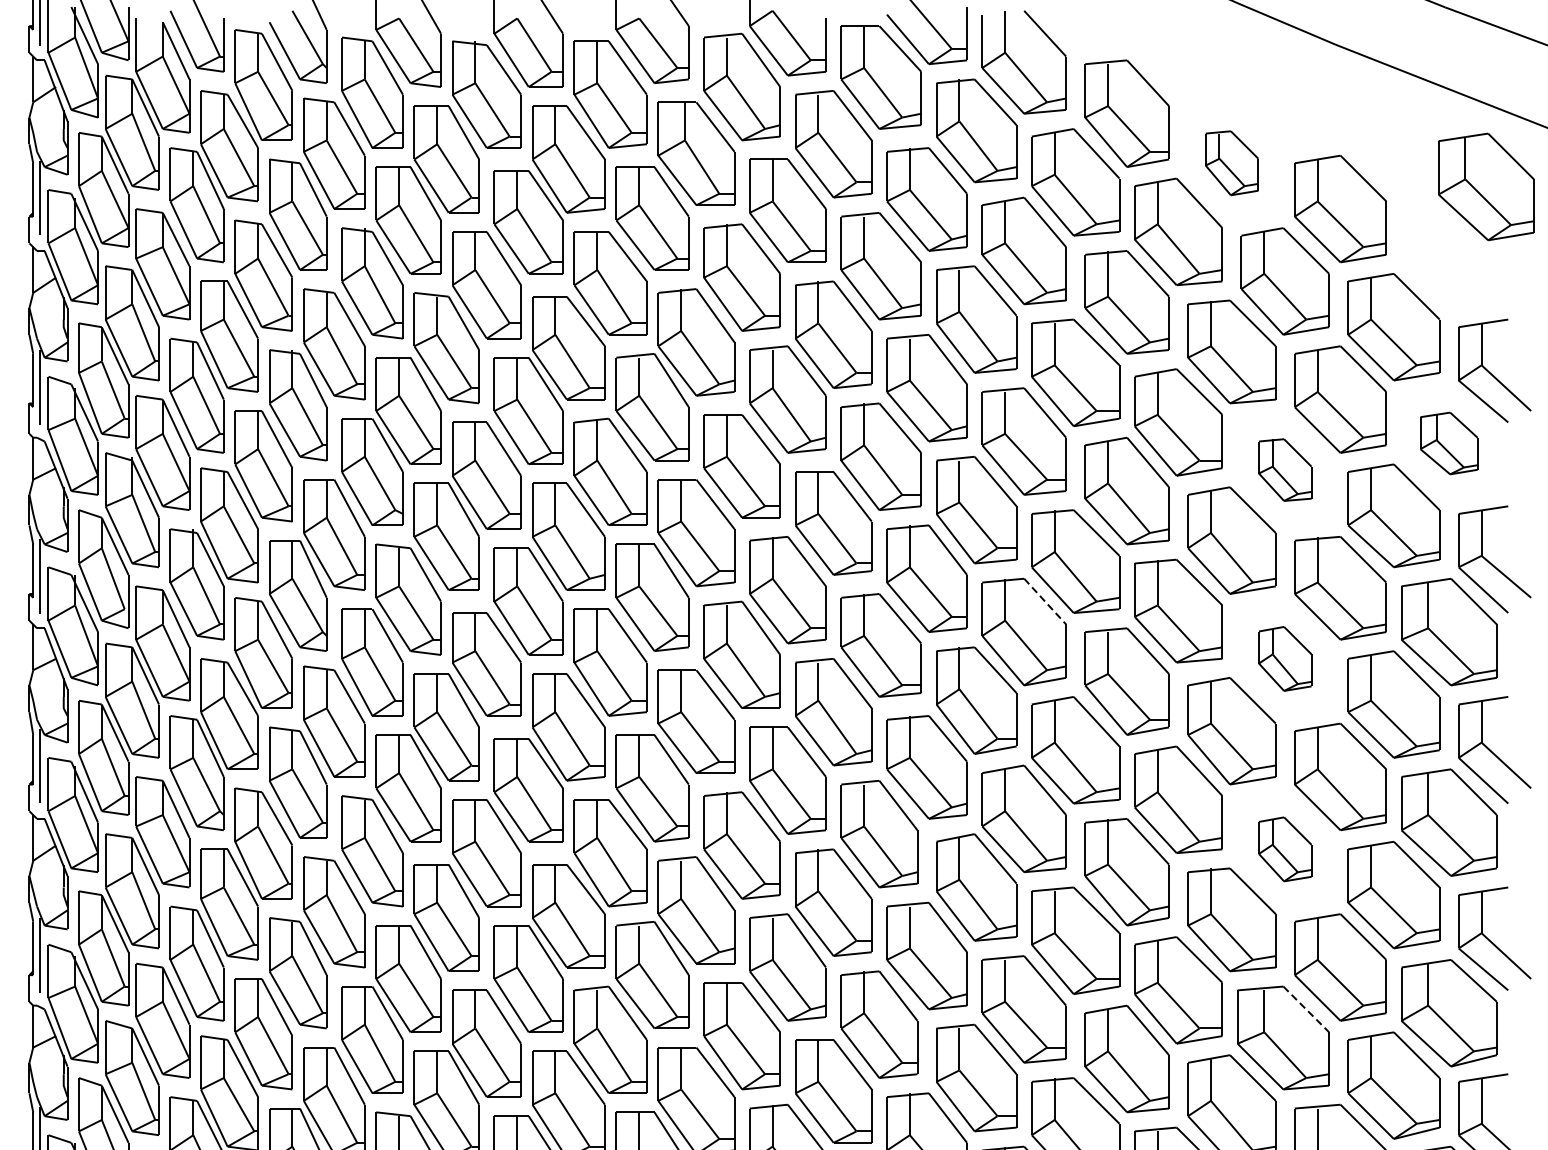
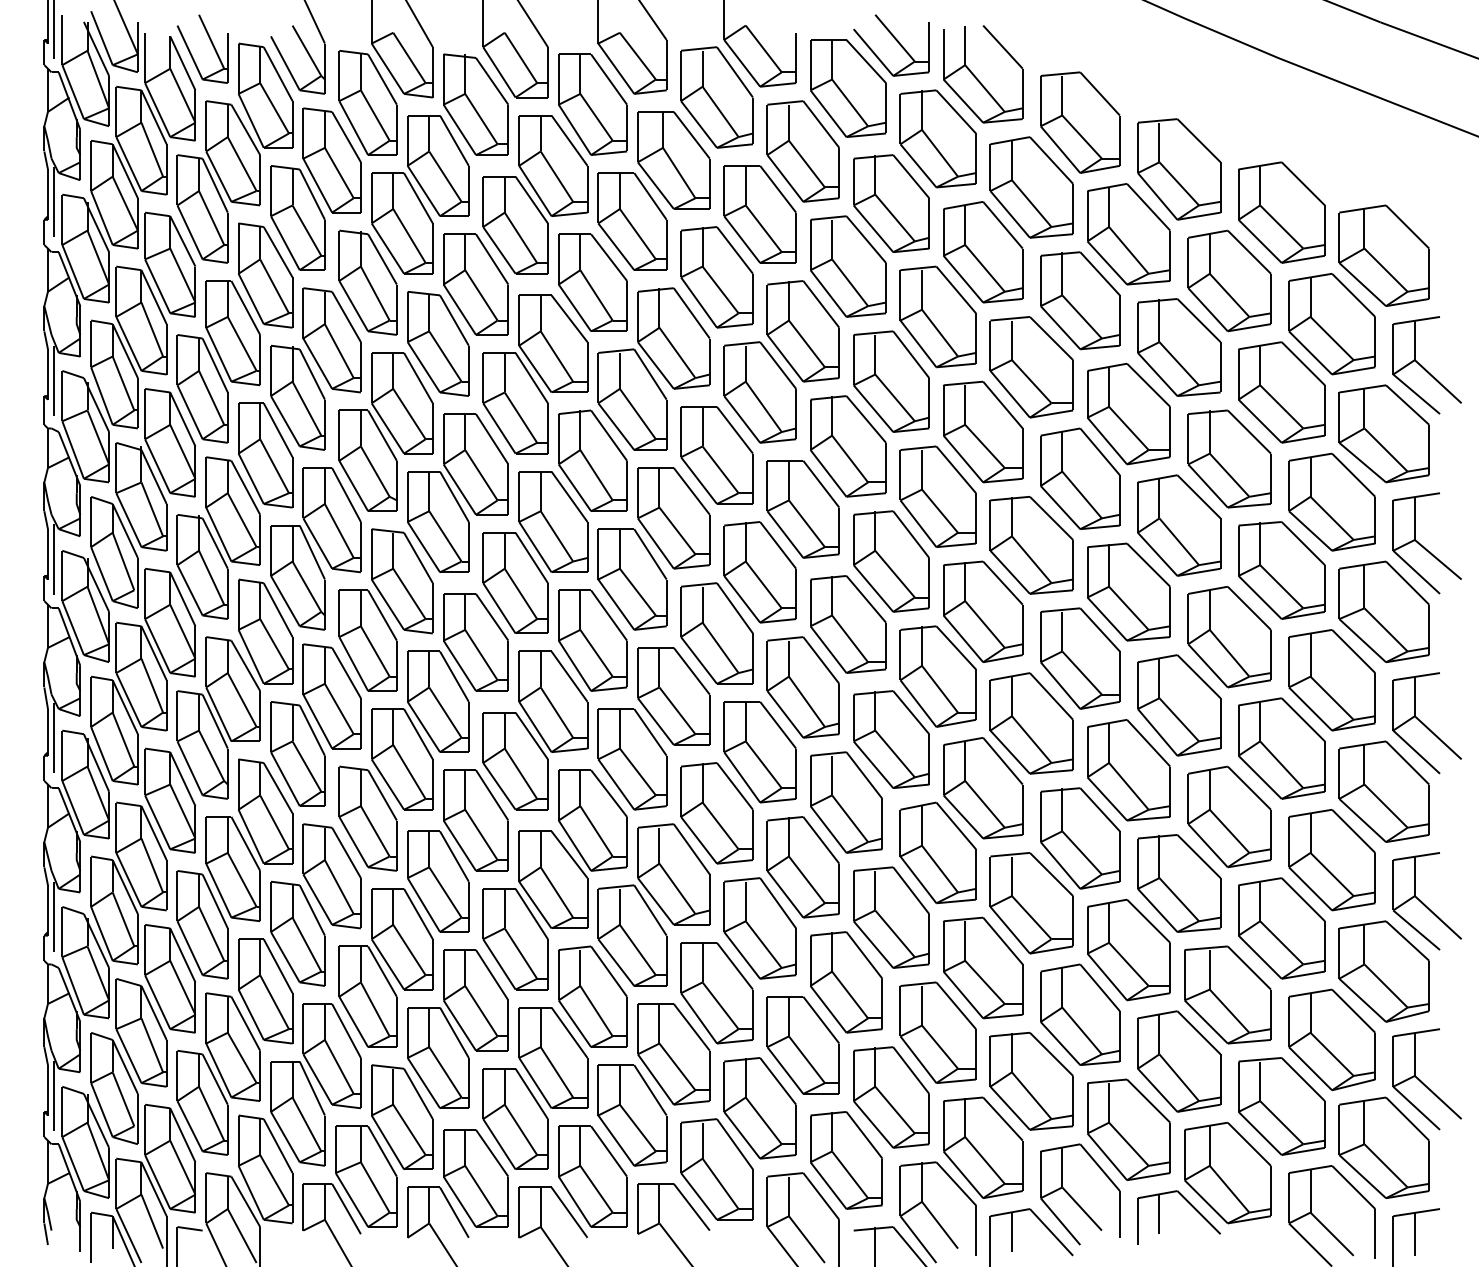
part: (1232, 163) -> (1179, 169), size x1.67
part: (1485, 186) -> (1383, 255), moved
part: (1448, 443) -> (1383, 433), size x1.67
part: (1285, 469) -> (1229, 458), size x1.67
line: (1045, 601) -> (1003, 583), dashed -> solid
part: (1285, 659) -> (1229, 637), size x1.67
part: (1285, 848) -> (1229, 816), size x1.67
line: (1306, 1009) -> (1249, 968), dashed -> solid

